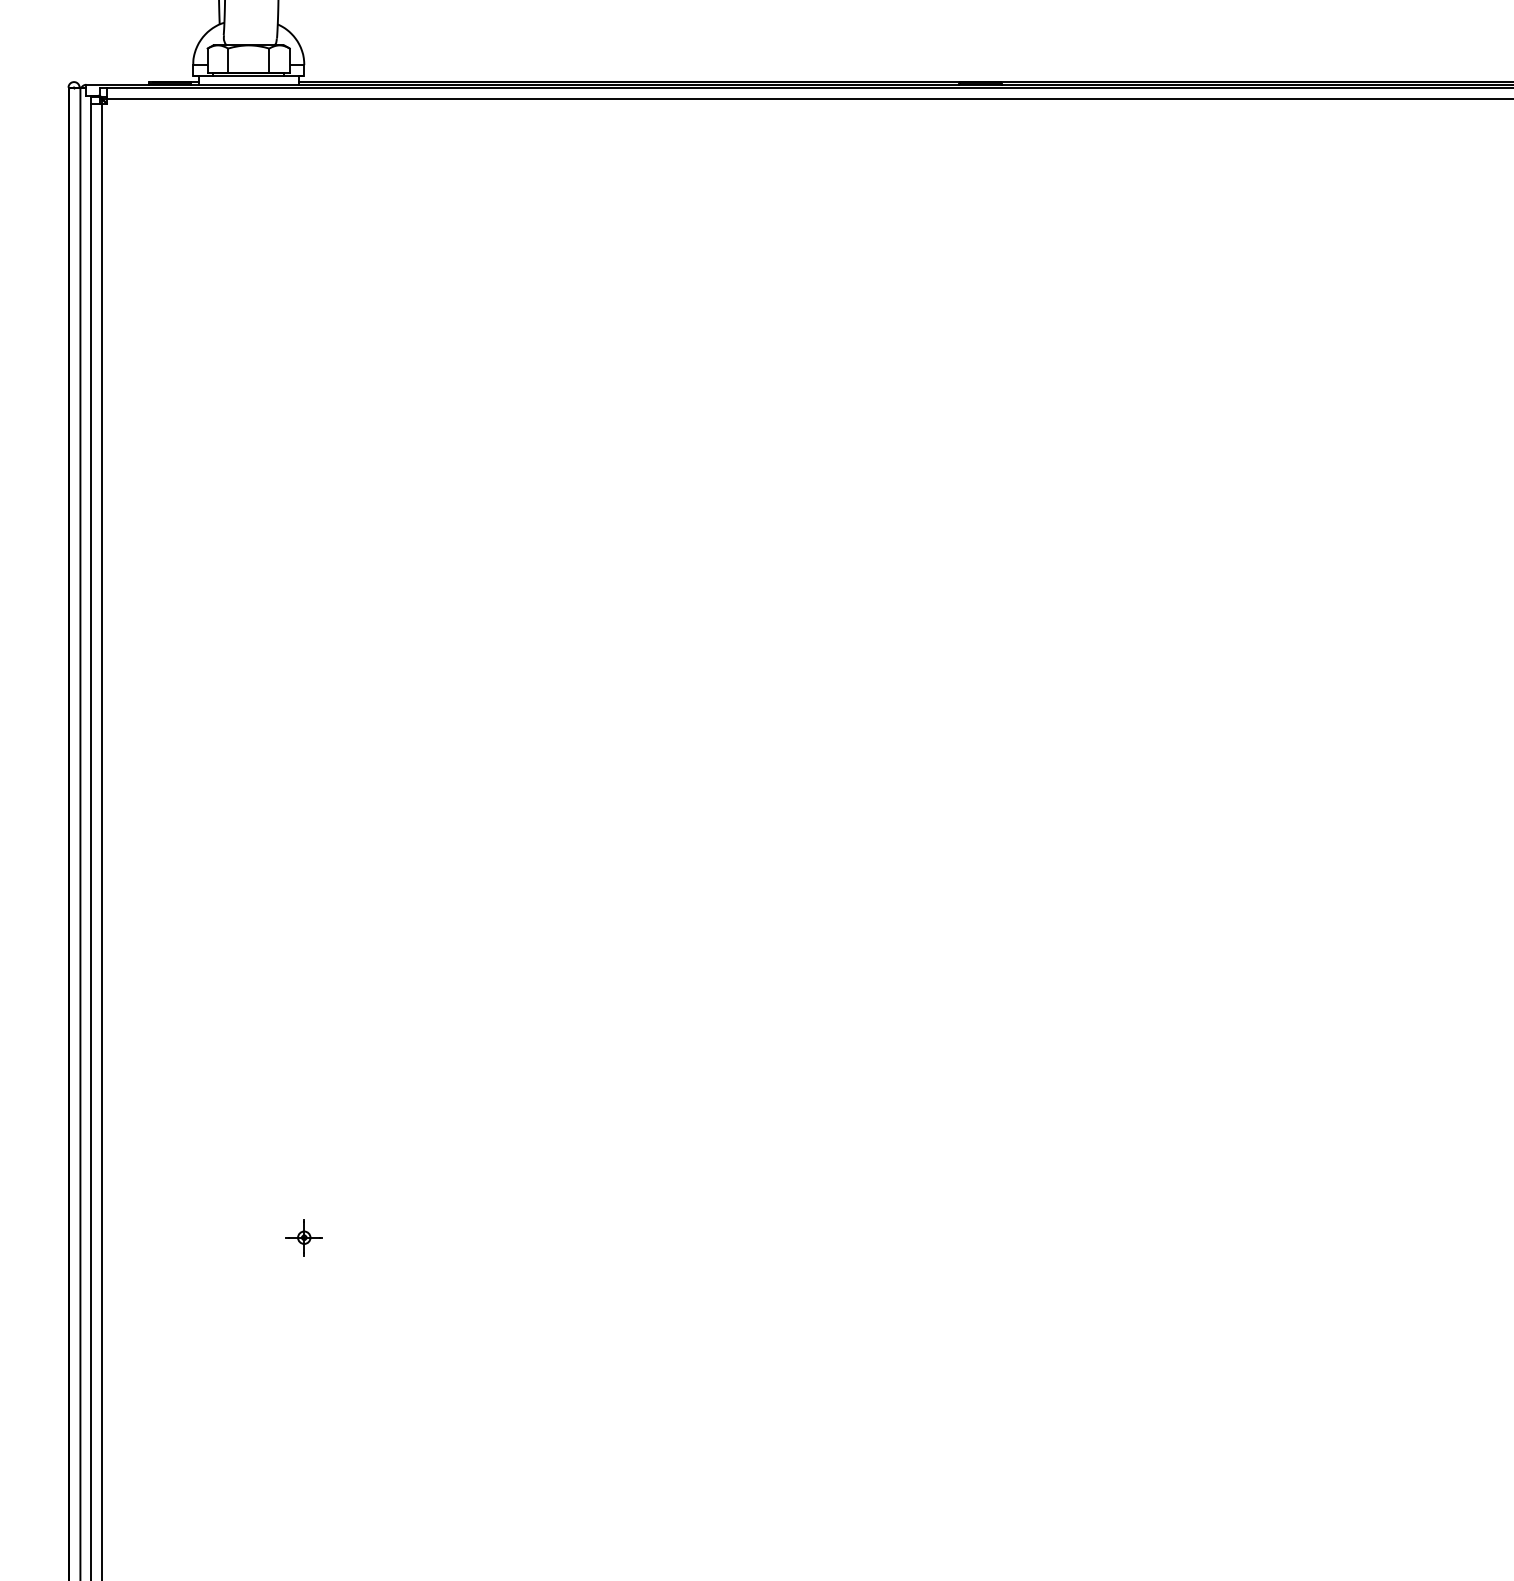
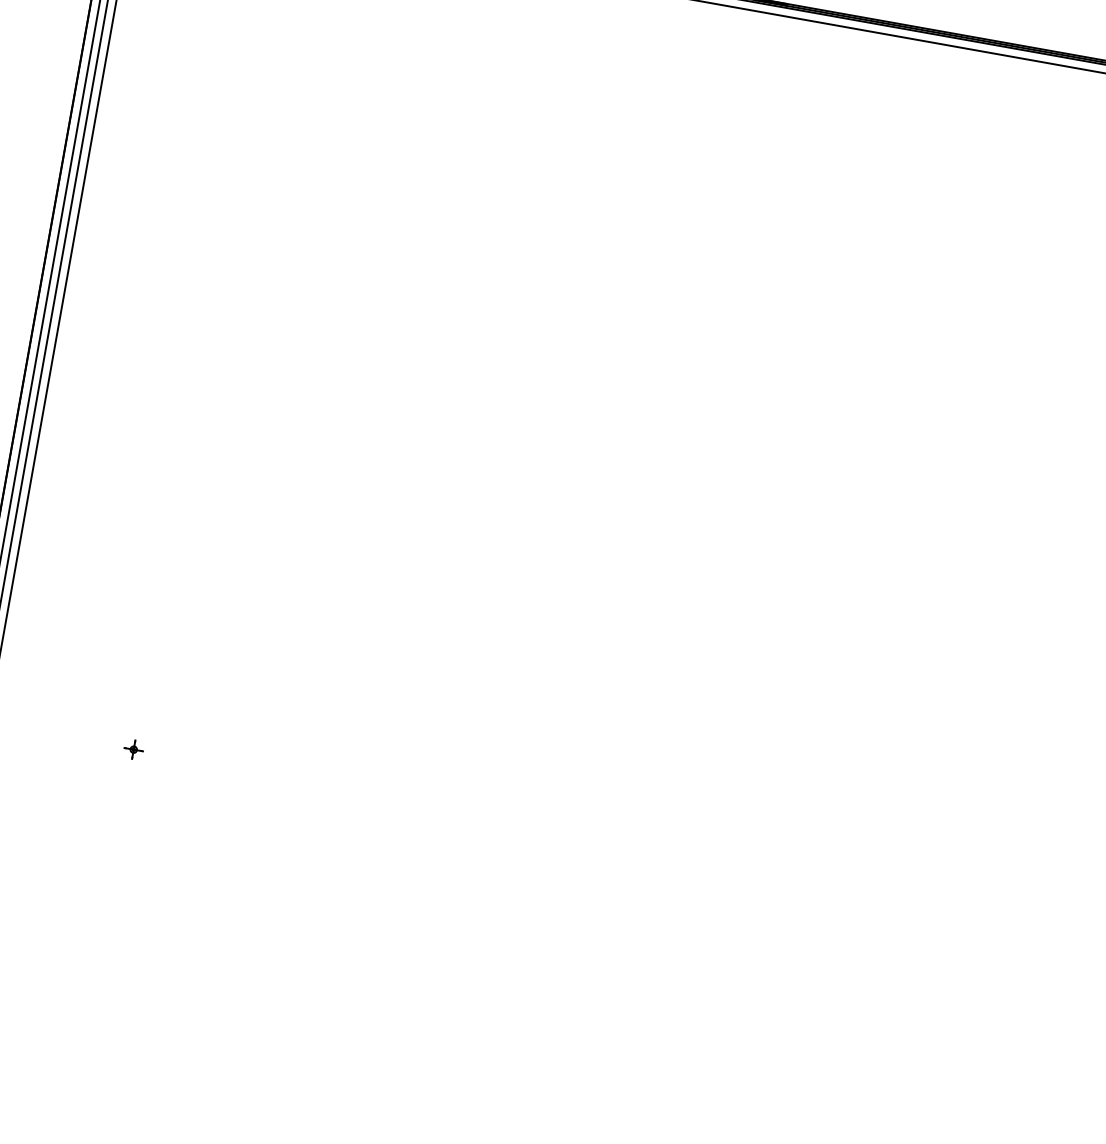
part: (304, 1237) -> (133, 749), size x0.71

